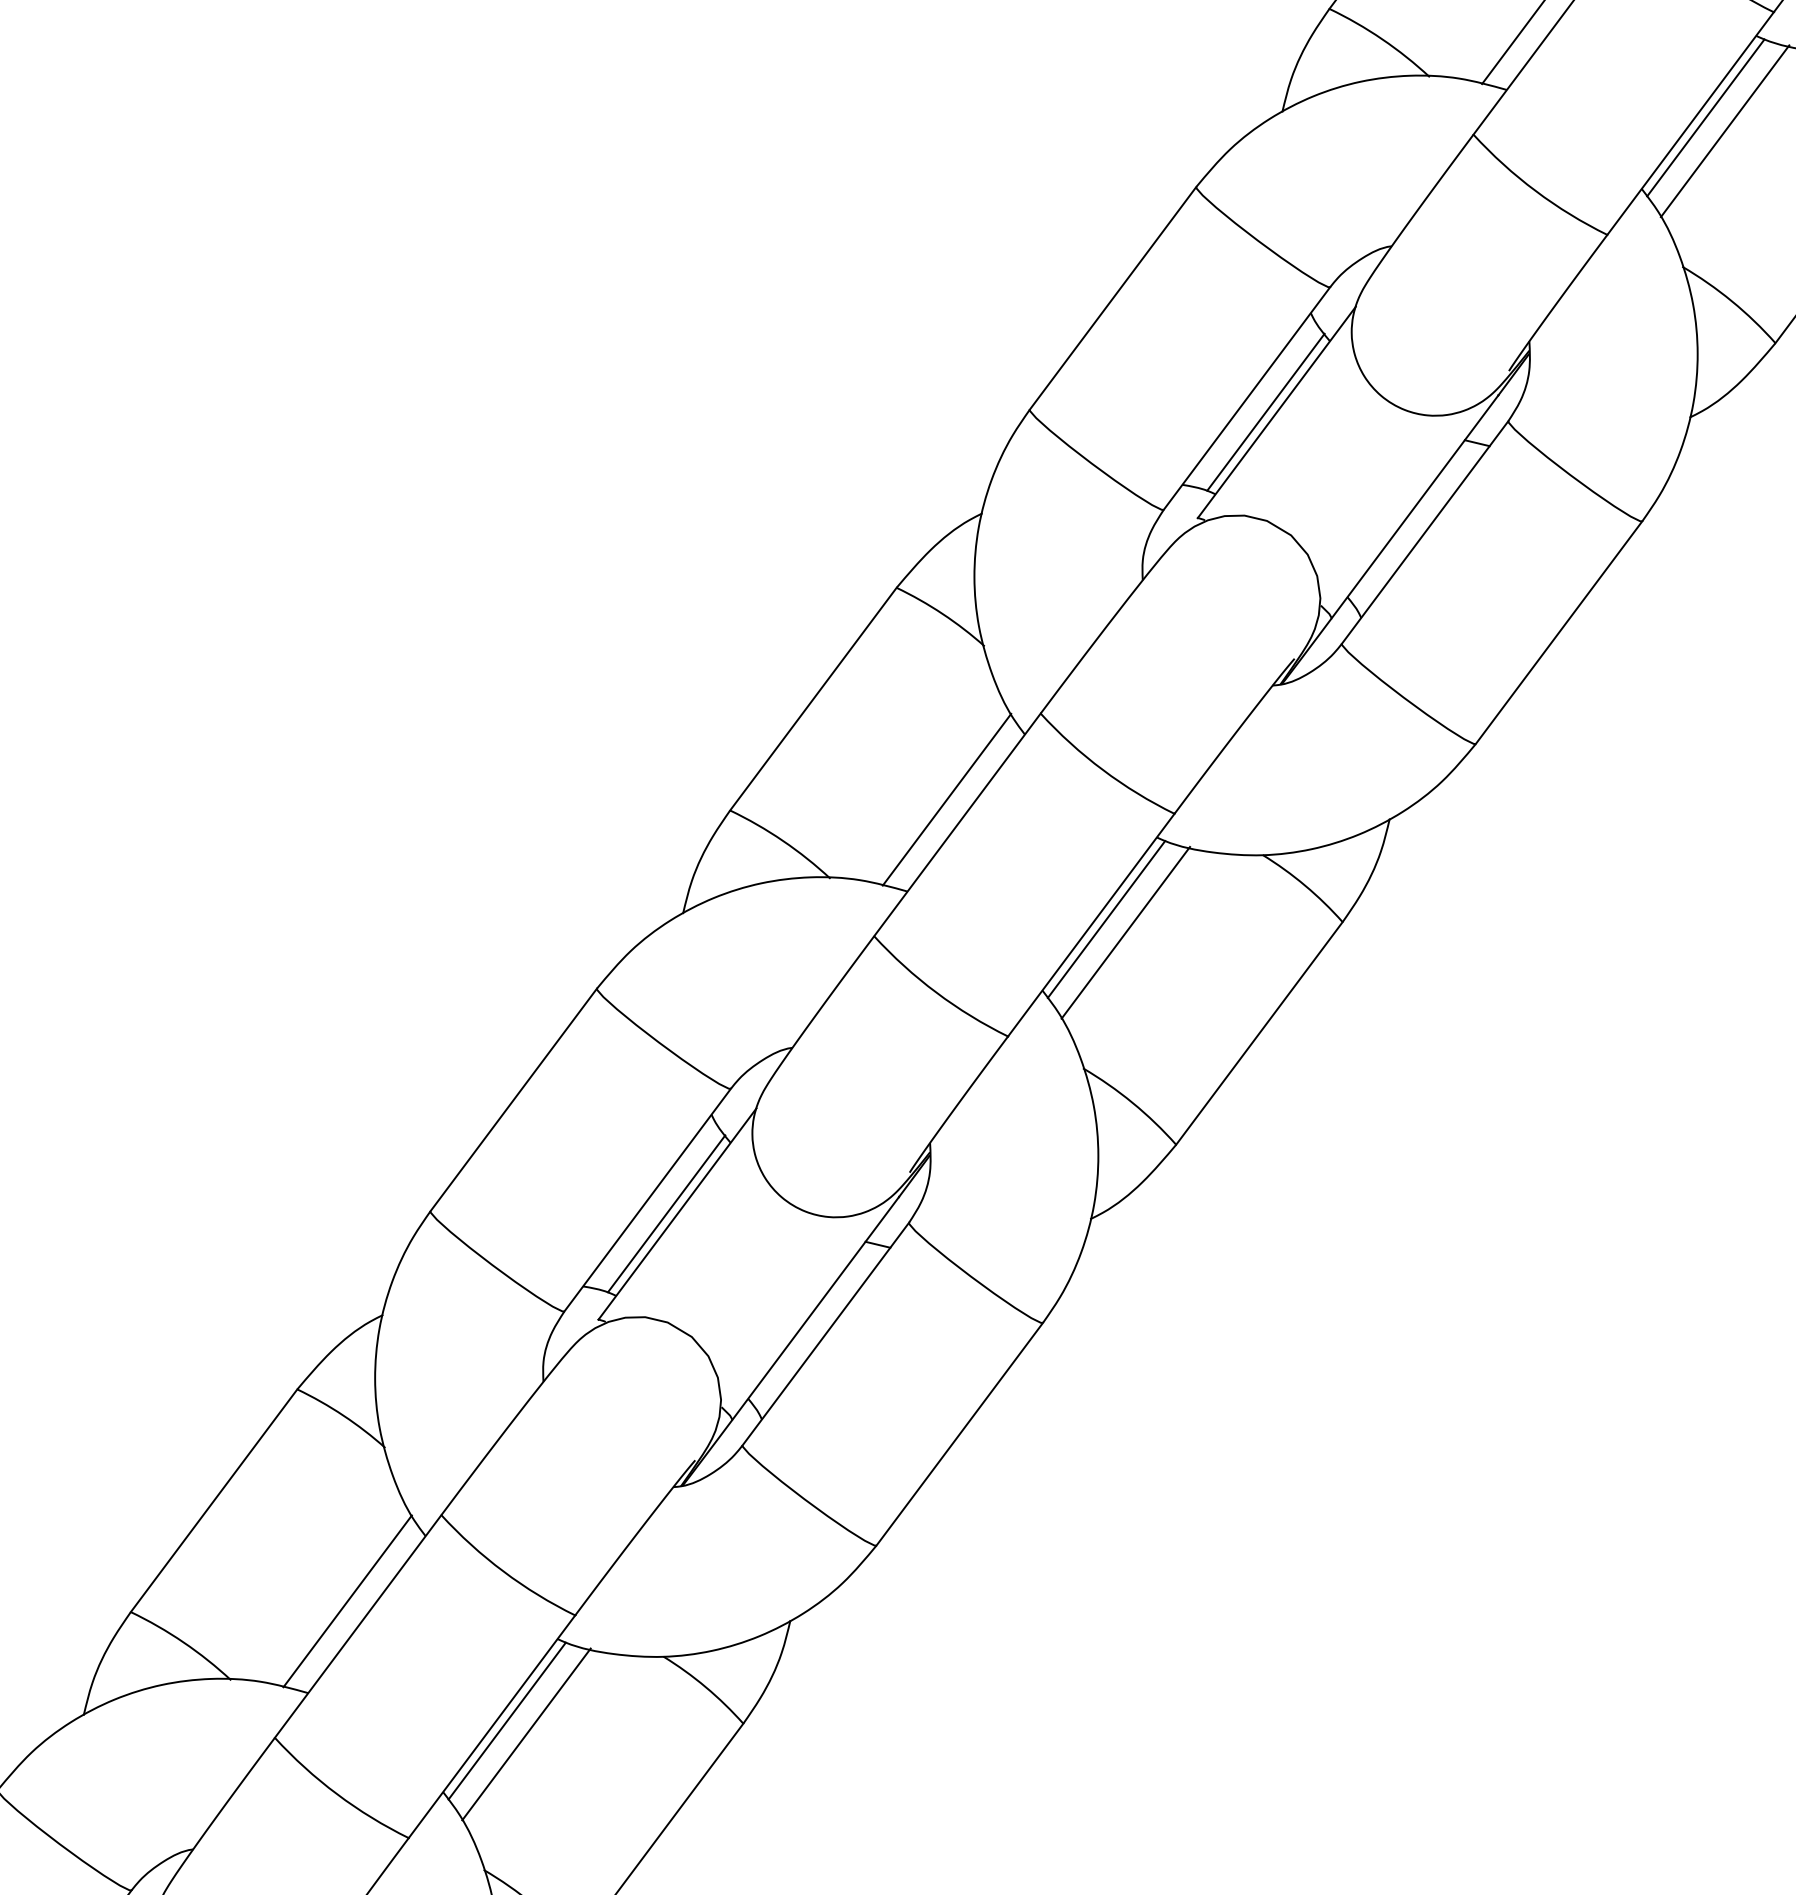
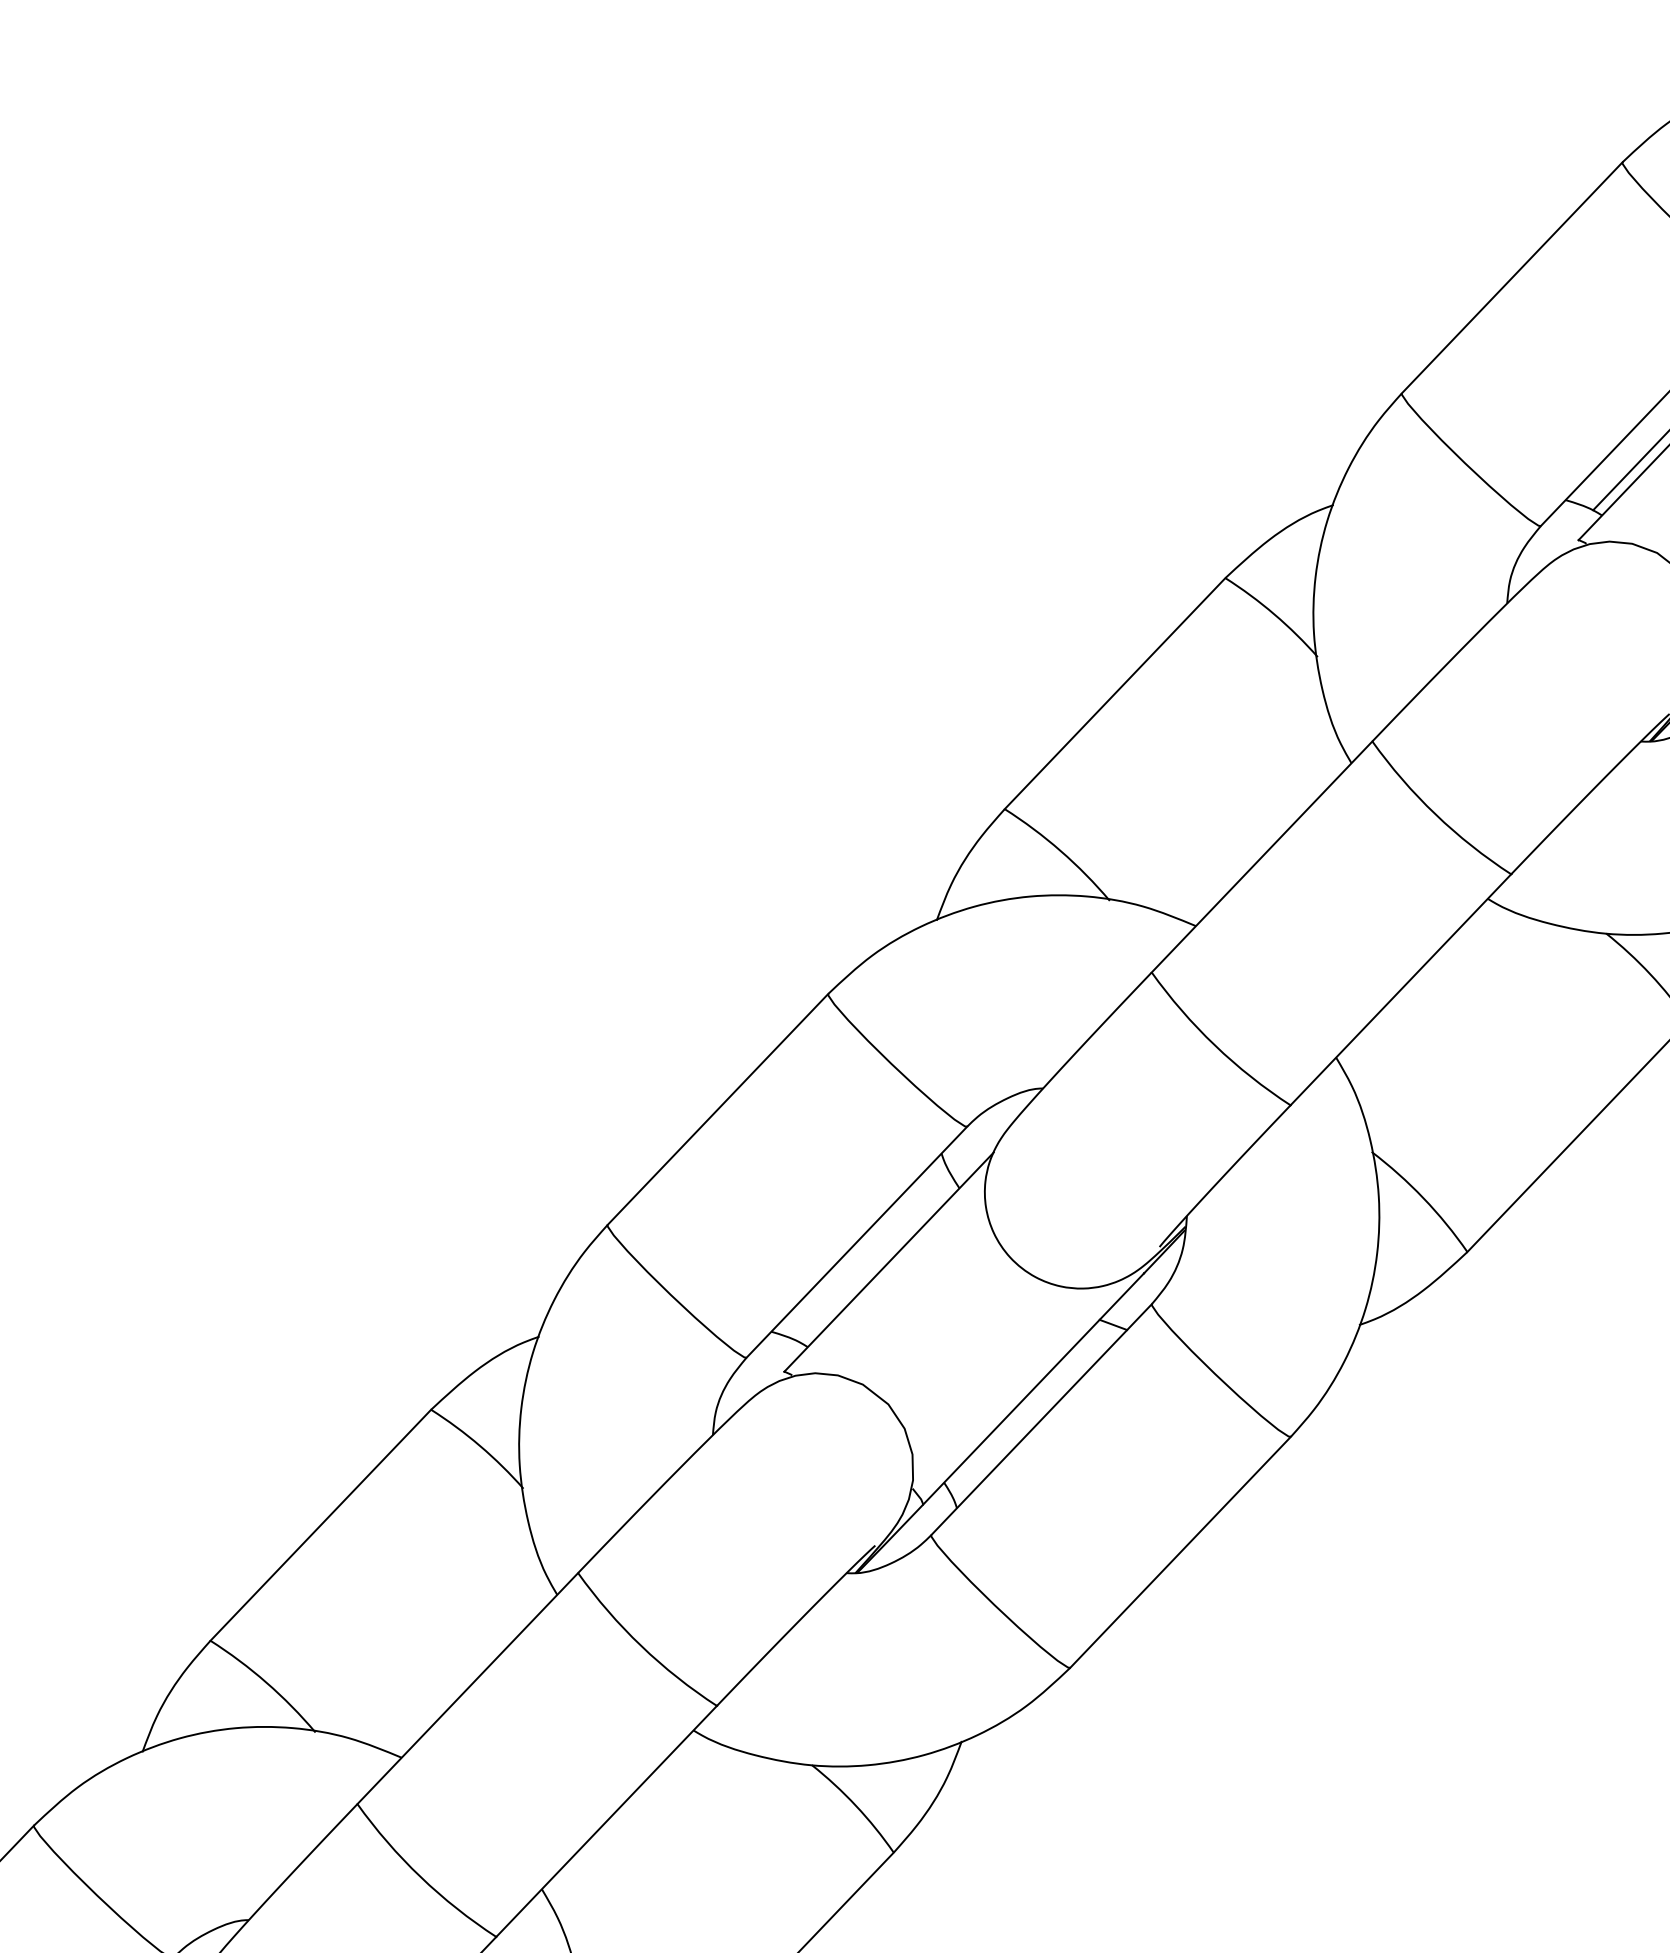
line: (946, 799) -> (1253, 826), removed
line: (1106, 919) -> (1419, 985), removed
line: (1125, 932) -> (1438, 1002), removed
line: (666, 1213) -> (876, 1260), removed
line: (347, 1601) -> (459, 1658), removed
line: (506, 1720) -> (624, 1816), removed
line: (526, 1734) -> (644, 1835), removed

